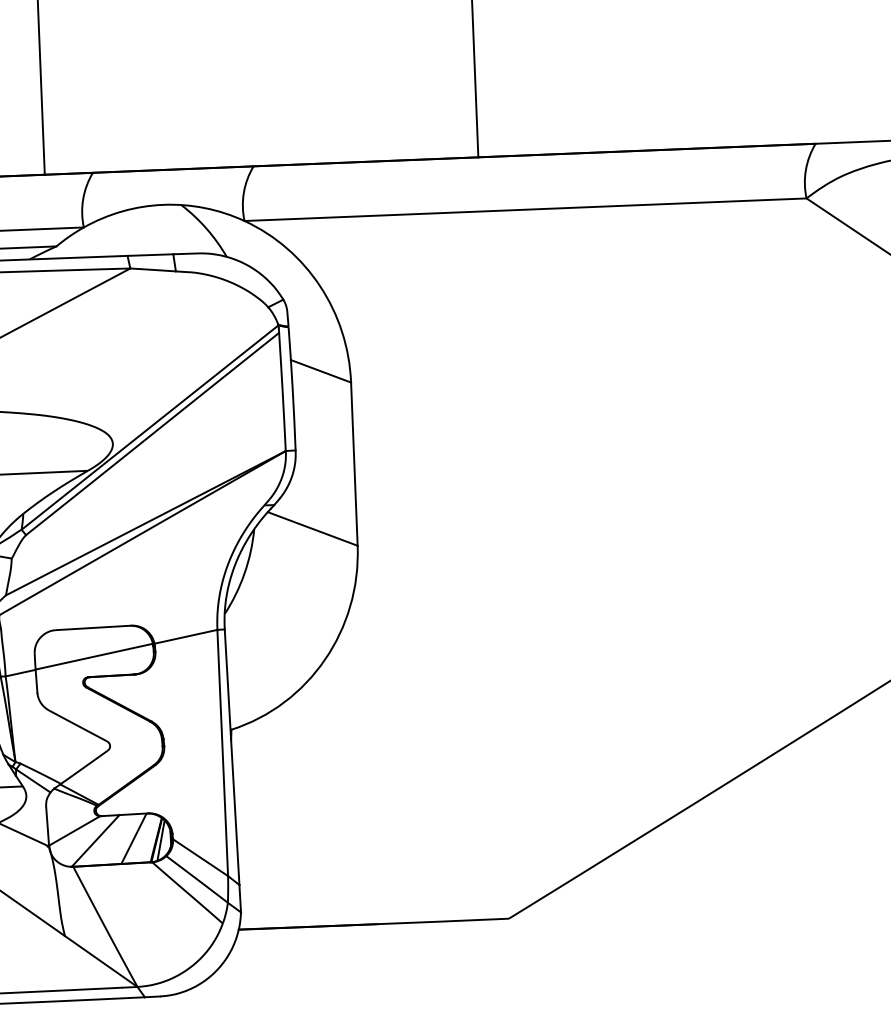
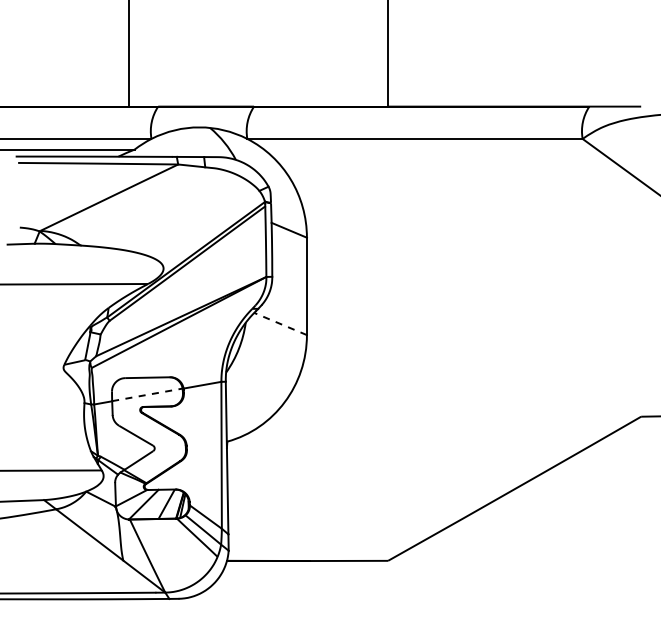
line: (312, 529) -> (280, 324), solid -> dashed
line: (92, 656) -> (146, 394), solid -> dashed

